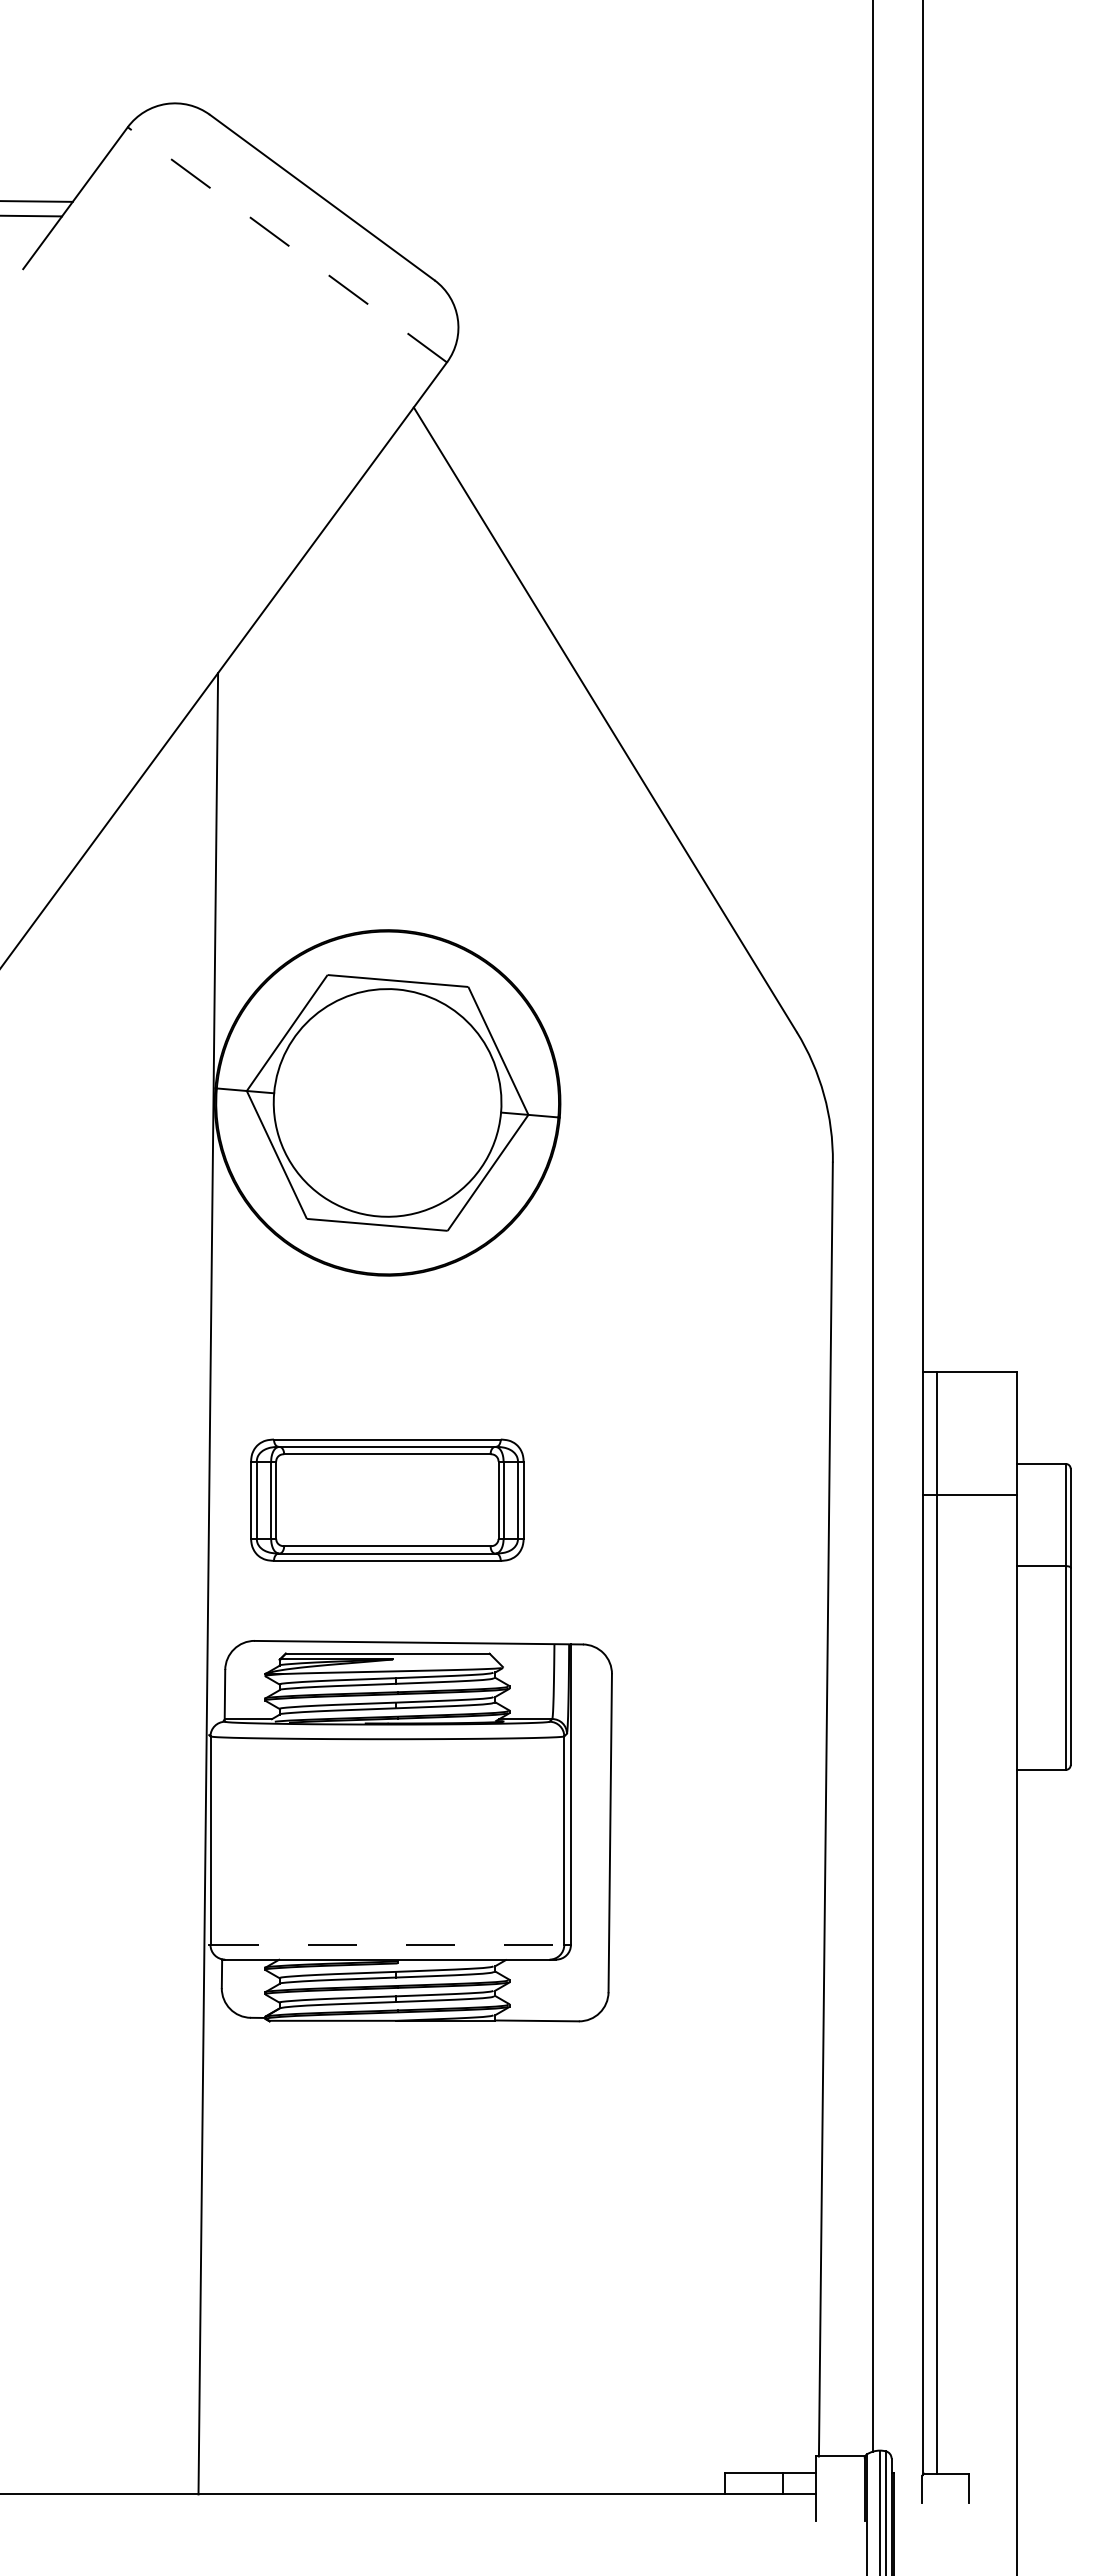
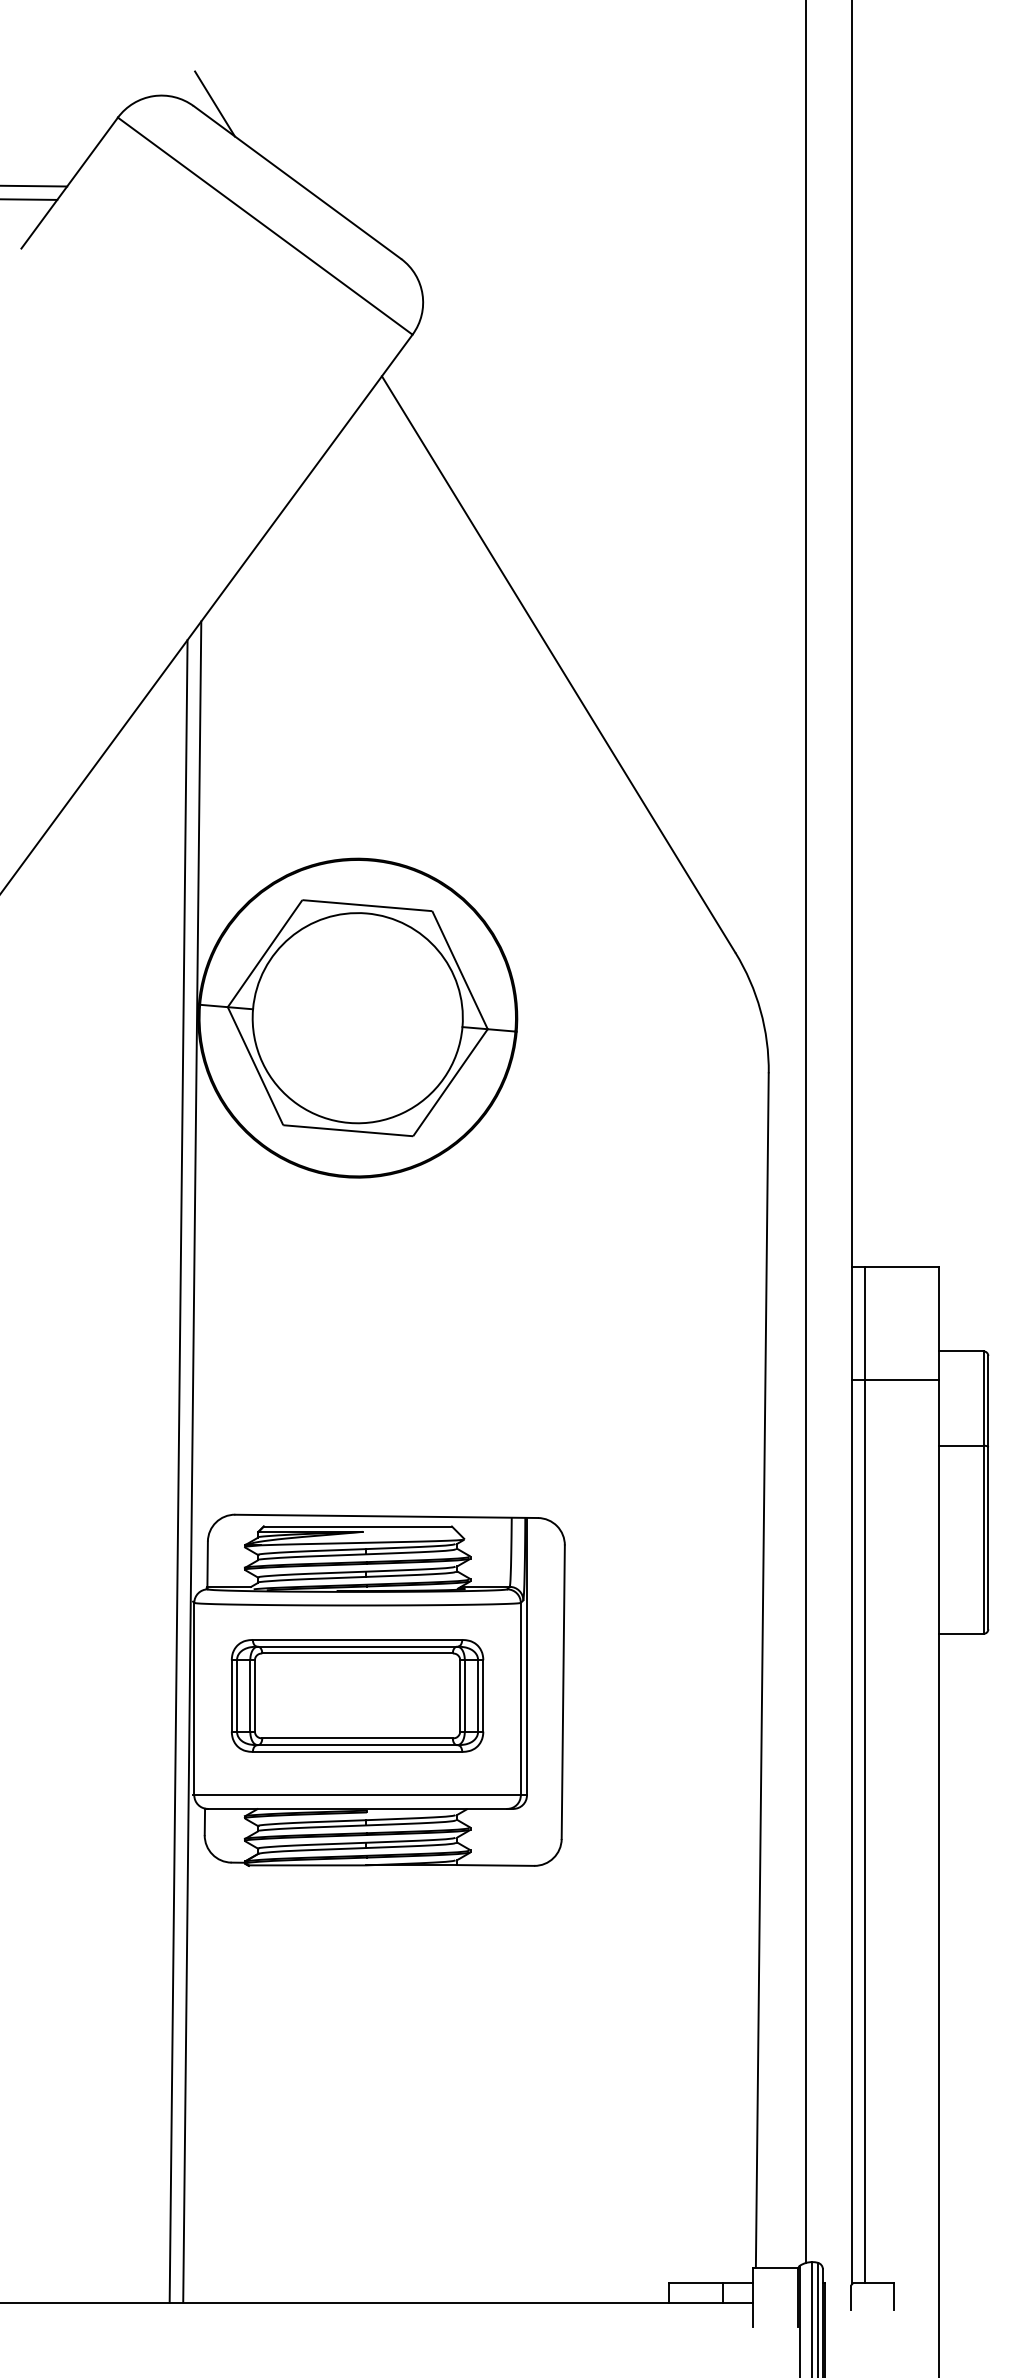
line: (232, 112) -> (214, 104), added
line: (286, 244) -> (264, 225), dashed -> solid
part: (387, 1499) -> (357, 1695), moved
line: (193, 1593) -> (178, 1470), added
line: (387, 1944) -> (357, 1794), dashed -> solid

